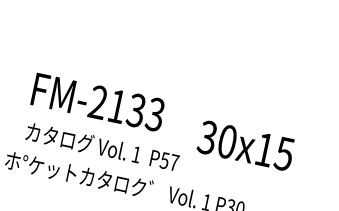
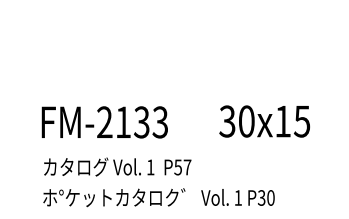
text: (97, 102) -> (104, 122), moved
text: (245, 145) -> (264, 121), moved
text: (102, 146) -> (117, 166), moved

